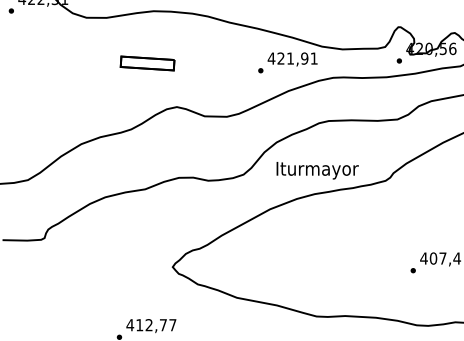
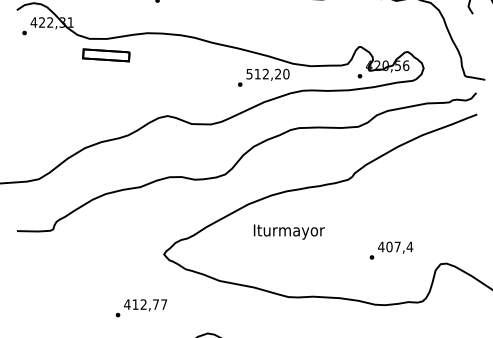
text: (292, 57) -> (267, 73), 421,91 -> 512,20
part: (147, 63) -> (106, 55), moved
text: (316, 170) -> (288, 231), moved

